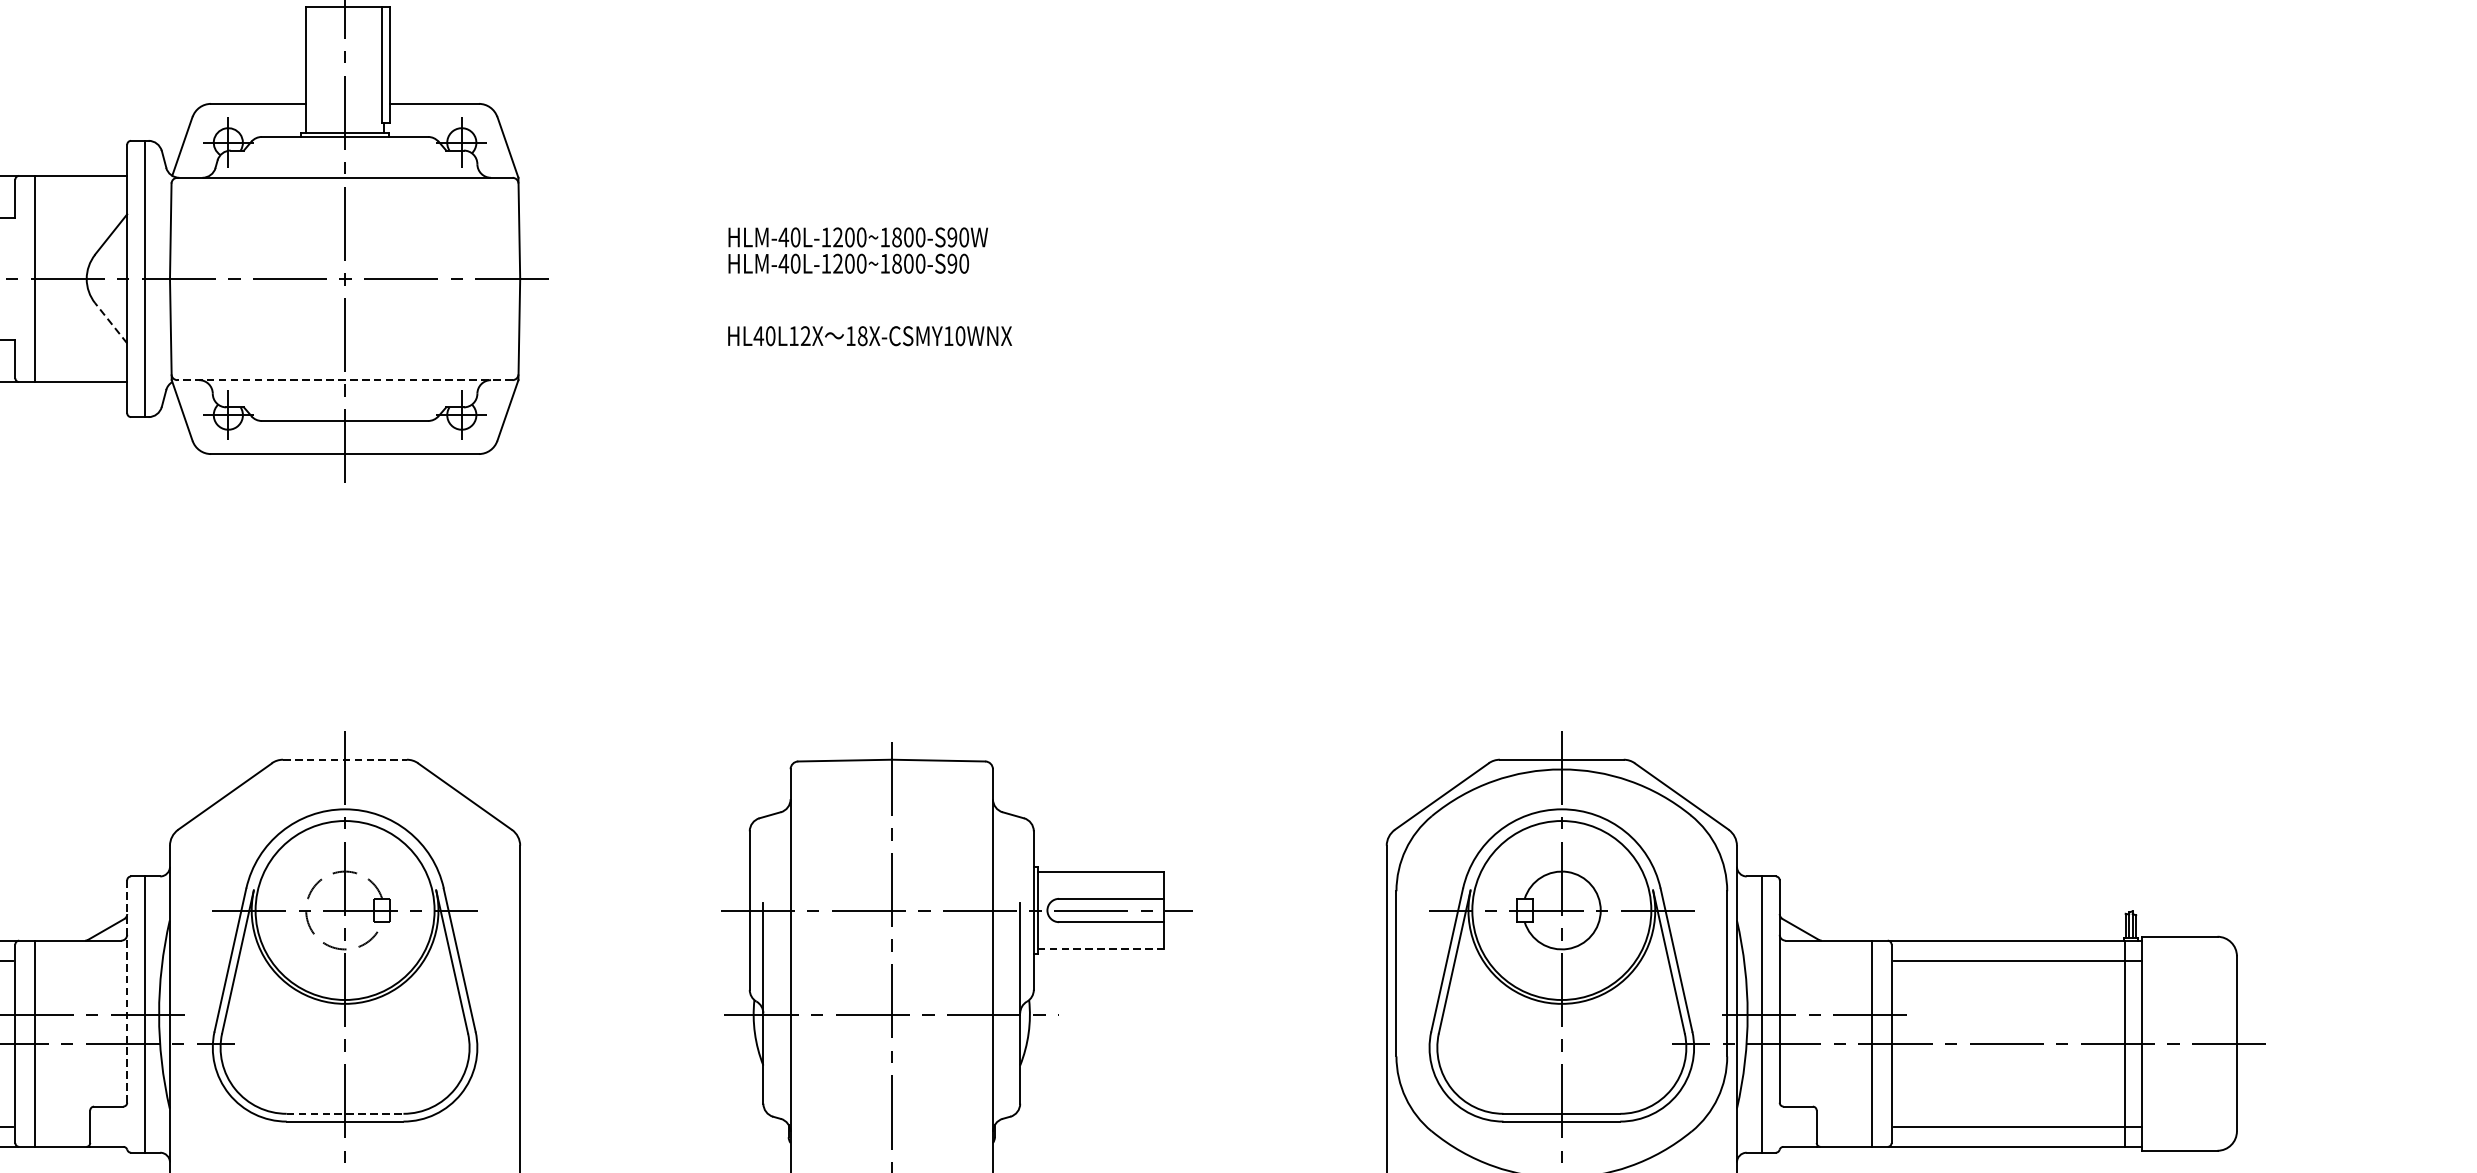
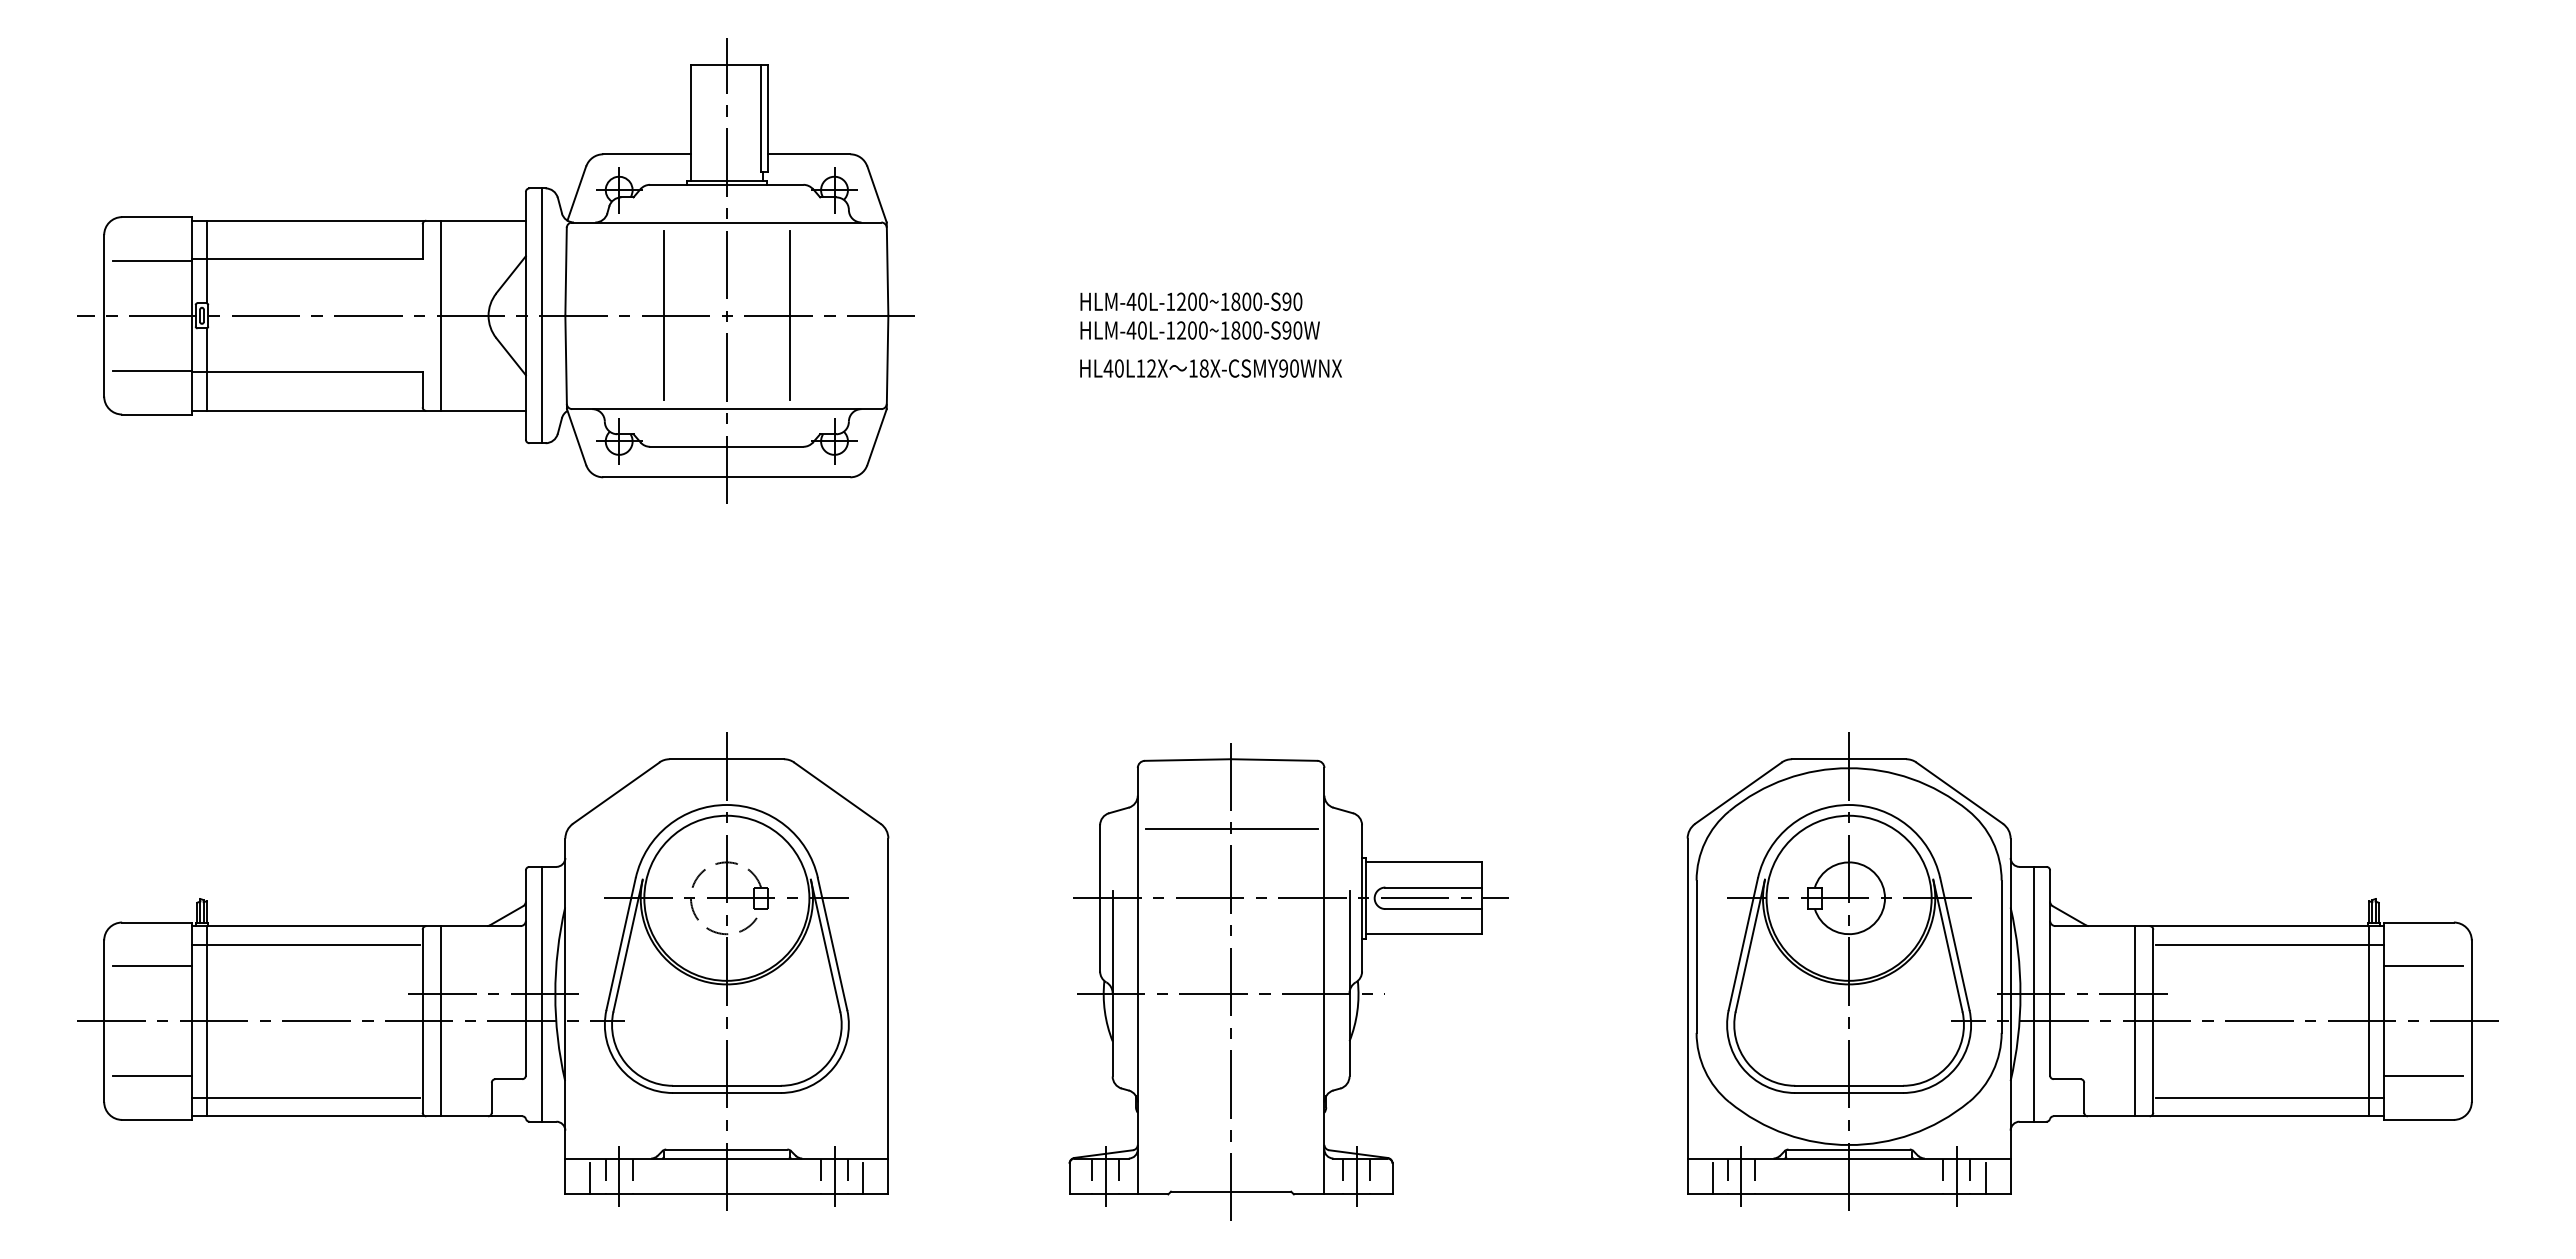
text: (857, 237) -> (1199, 330), moved
line: (277, 278) -> (664, 315), added
line: (413, 278) -> (789, 315), added
line: (111, 323) -> (511, 356), dashed -> solid
text: (948, 336) -> (1283, 368), 18X-CSMY10WNX -> 18X-CSMY90WNX
line: (344, 380) -> (726, 409), dashed -> solid
line: (345, 760) -> (727, 759), dashed -> solid
line: (892, 835) -> (1231, 829), added
line: (1101, 949) -> (1424, 934), dashed -> solid
line: (2183, 984) -> (2422, 966), added
line: (126, 992) -> (525, 973), dashed -> solid
line: (2183, 1102) -> (2422, 1075), added
line: (344, 1113) -> (726, 1085), dashed -> solid

